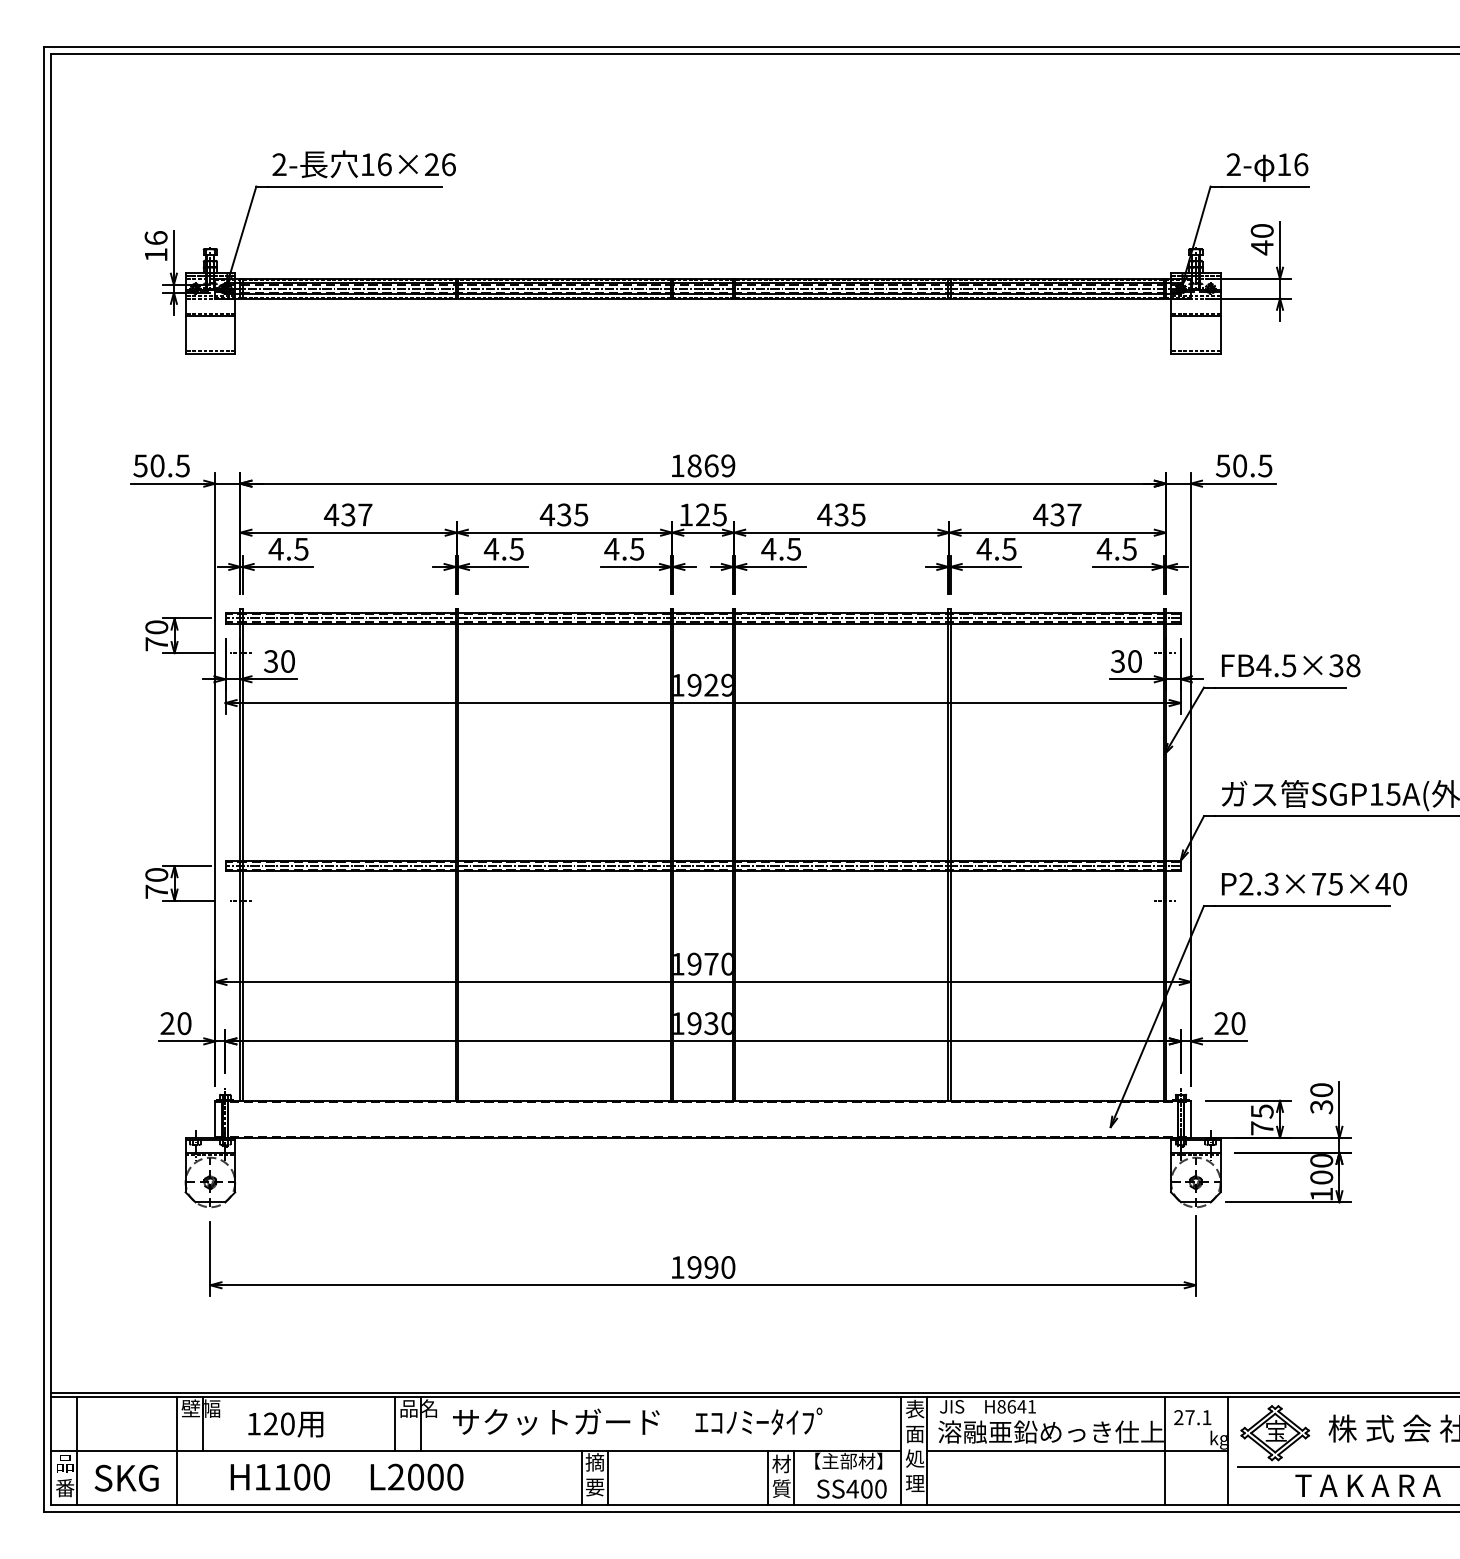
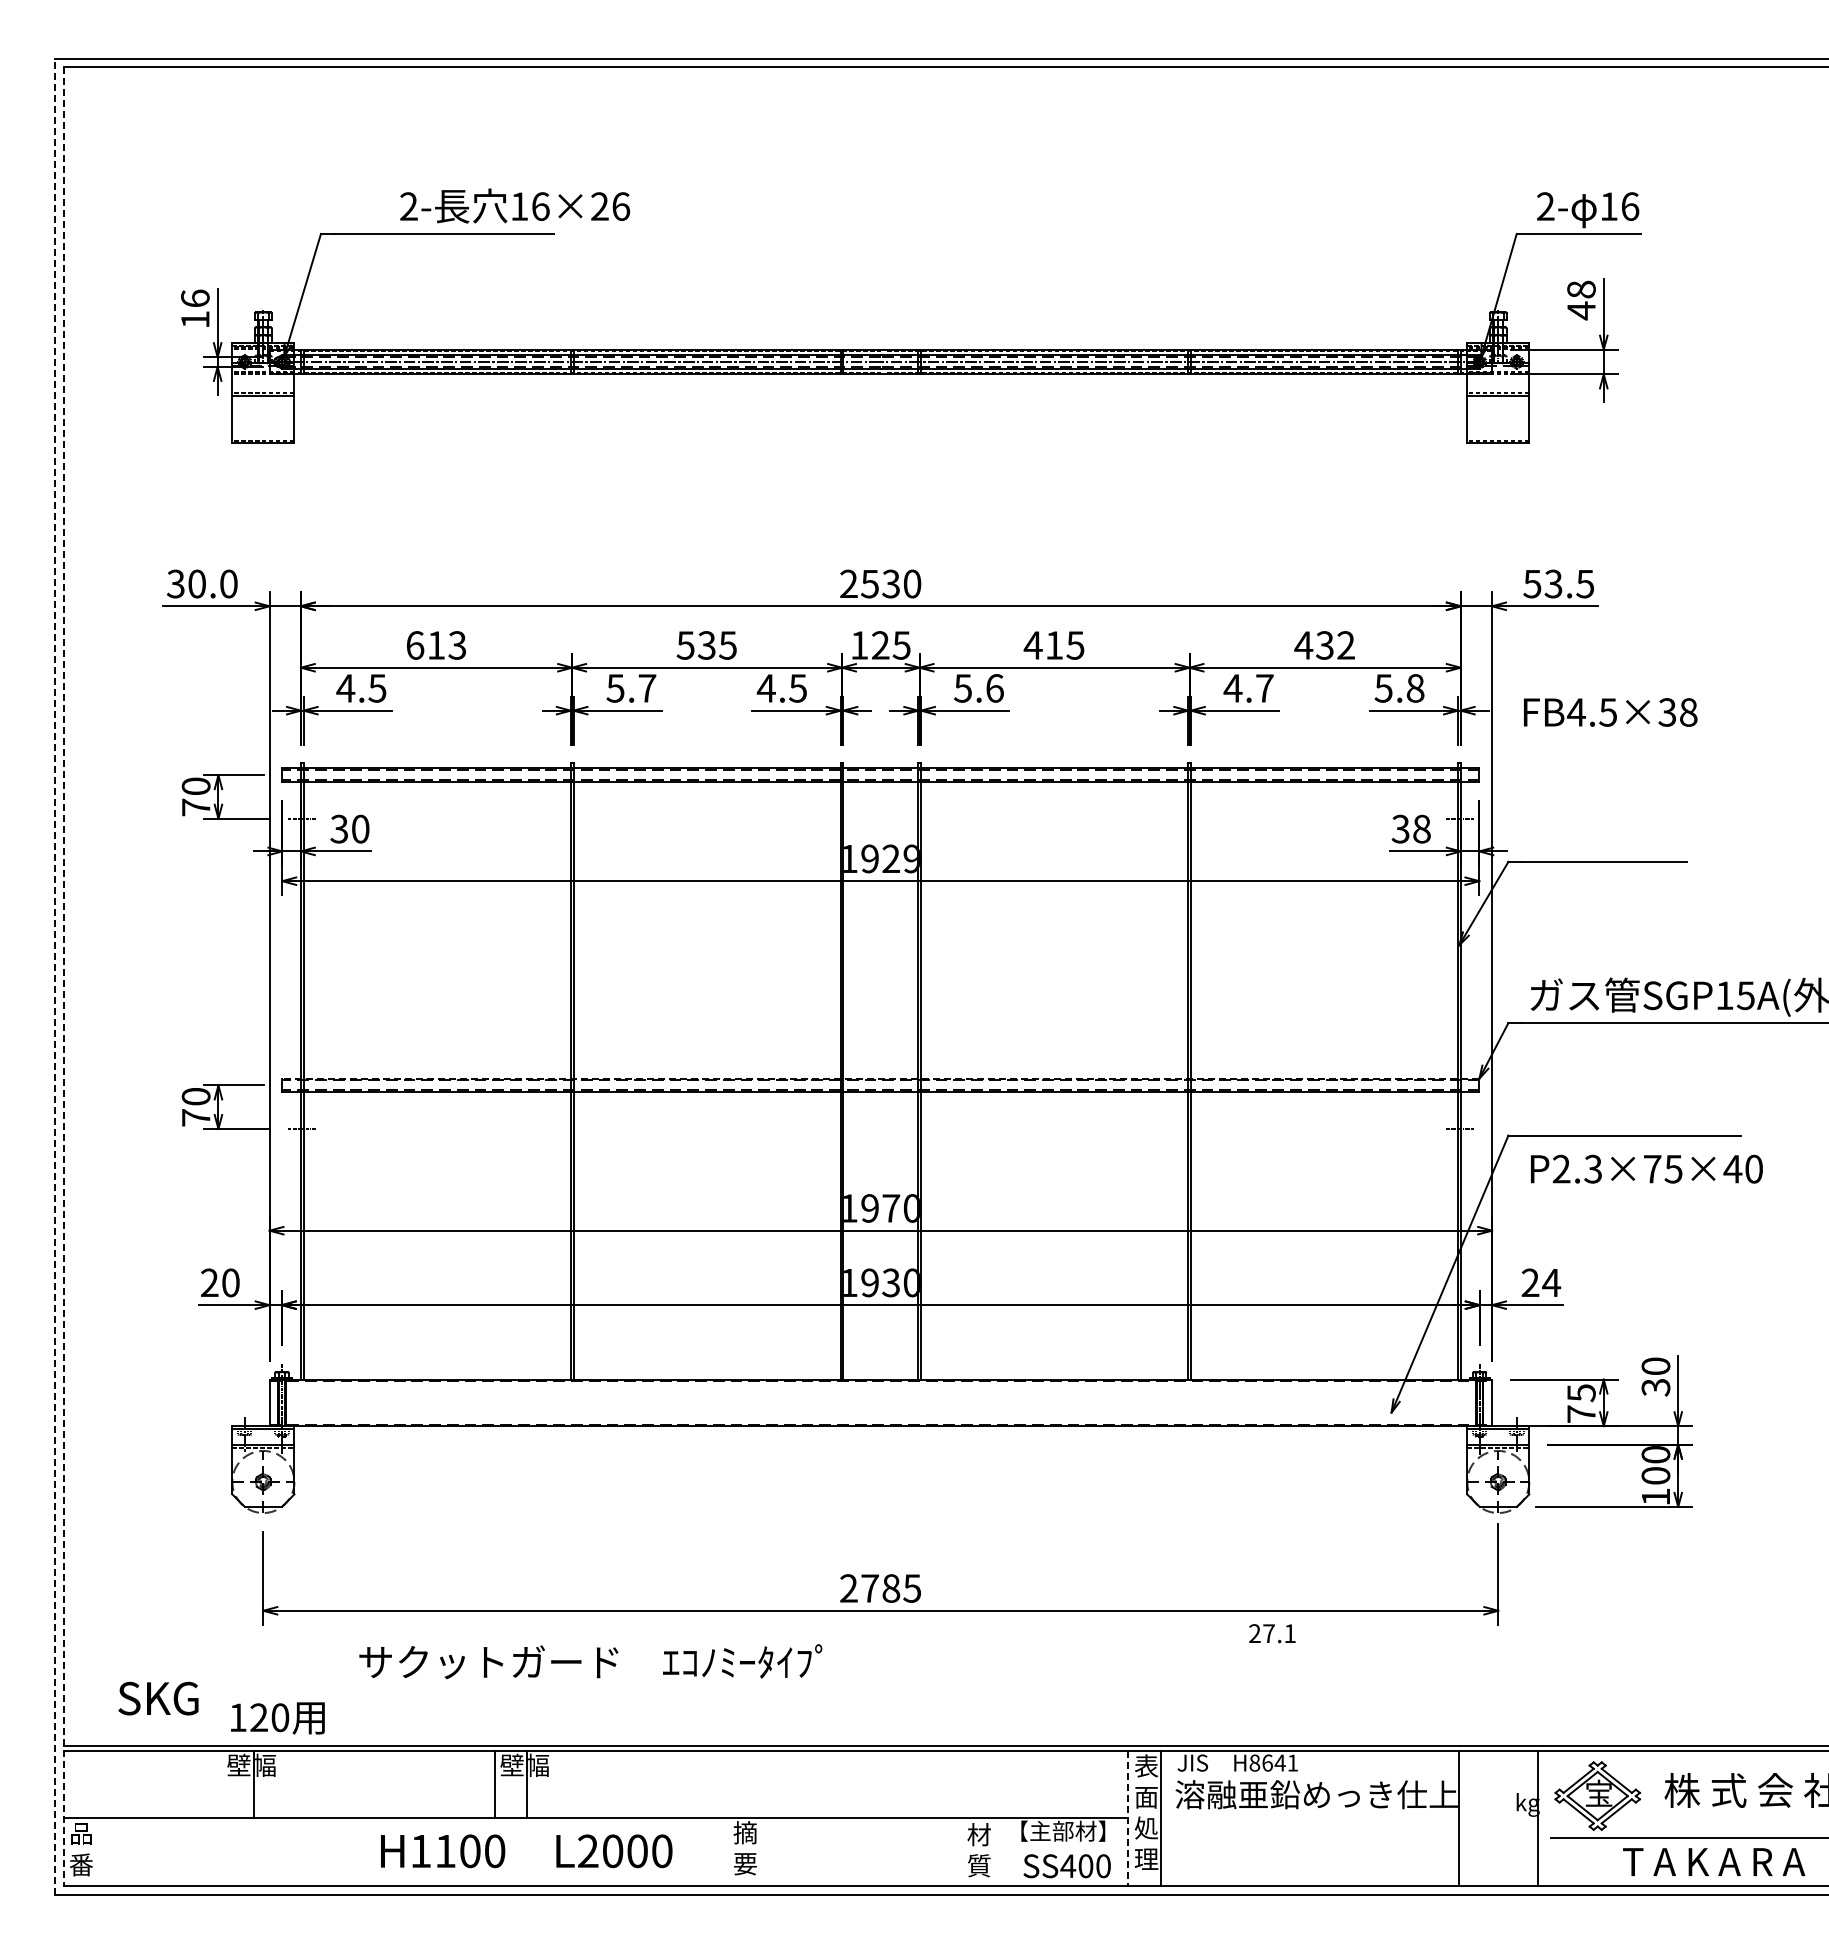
text: (364, 163) -> (515, 205), moved
text: (1262, 230) -> (1581, 289), 40 -> 48
text: (161, 465) -> (202, 583), 50.5 -> 30.0
text: (702, 465) -> (880, 583), 1869 -> 2530
text: (1239, 465) -> (1553, 583), 50.5 -> 53.5
text: (347, 514) -> (435, 645), 437 -> 613
text: (547, 514) -> (685, 645), 435 -> 535
text: (840, 514) -> (1053, 645), 435 -> 415
text: (1073, 514) -> (1345, 645), 437 -> 432
text: (504, 549) -> (631, 688), 4.5 -> 5.7
text: (781, 549) -> (978, 688), 4.5 -> 5.6
text: (1009, 549) -> (1264, 688), 4.5 -> 4.7
text: (1117, 549) -> (1399, 688), 4.5 -> 5.8
line: (702, 618) -> (880, 775), removed
text: (1134, 661) -> (1421, 829), 30 -> 38
text: (1290, 665) -> (1610, 712), moved
line: (43, 779) -> (54, 976), solid -> dashed
line: (50, 779) -> (63, 977), solid -> dashed
line: (702, 860) -> (880, 1078), solid -> dashed
line: (702, 866) -> (880, 1085), removed
text: (1314, 883) -> (1646, 1168), moved
text: (1238, 1023) -> (1551, 1282), 20 -> 24
text: (702, 1267) -> (880, 1588), 1990 -> 2785
text: (418, 1408) -> (524, 1765), 品名 -> 壁幅
text: (1192, 1417) -> (1272, 1633), moved
text: (637, 1421) -> (590, 1661), moved
text: (285, 1424) -> (277, 1718), moved
line: (77, 1451) -> (96, 1818), removed
line: (176, 1451) -> (221, 1818), removed
line: (900, 1451) -> (1128, 1818), solid -> dashed
line: (1077, 1451) -> (1349, 1818), removed
text: (346, 1477) -> (526, 1851), moved
text: (126, 1478) -> (158, 1698), moved
line: (581, 1478) -> (728, 1852), removed
line: (607, 1478) -> (761, 1852), removed
line: (768, 1478) -> (962, 1852), removed
line: (793, 1478) -> (994, 1852), removed

